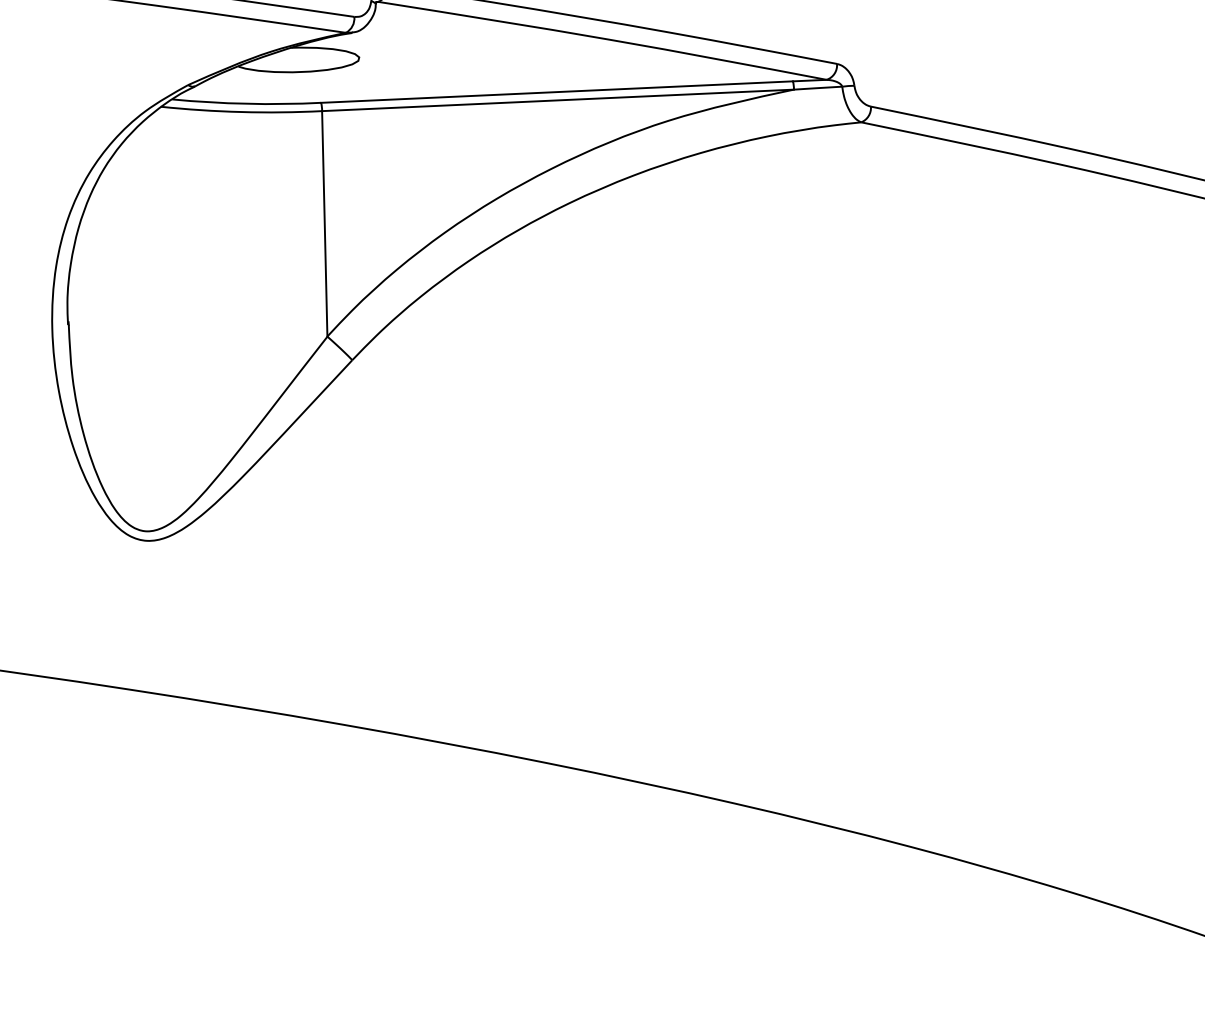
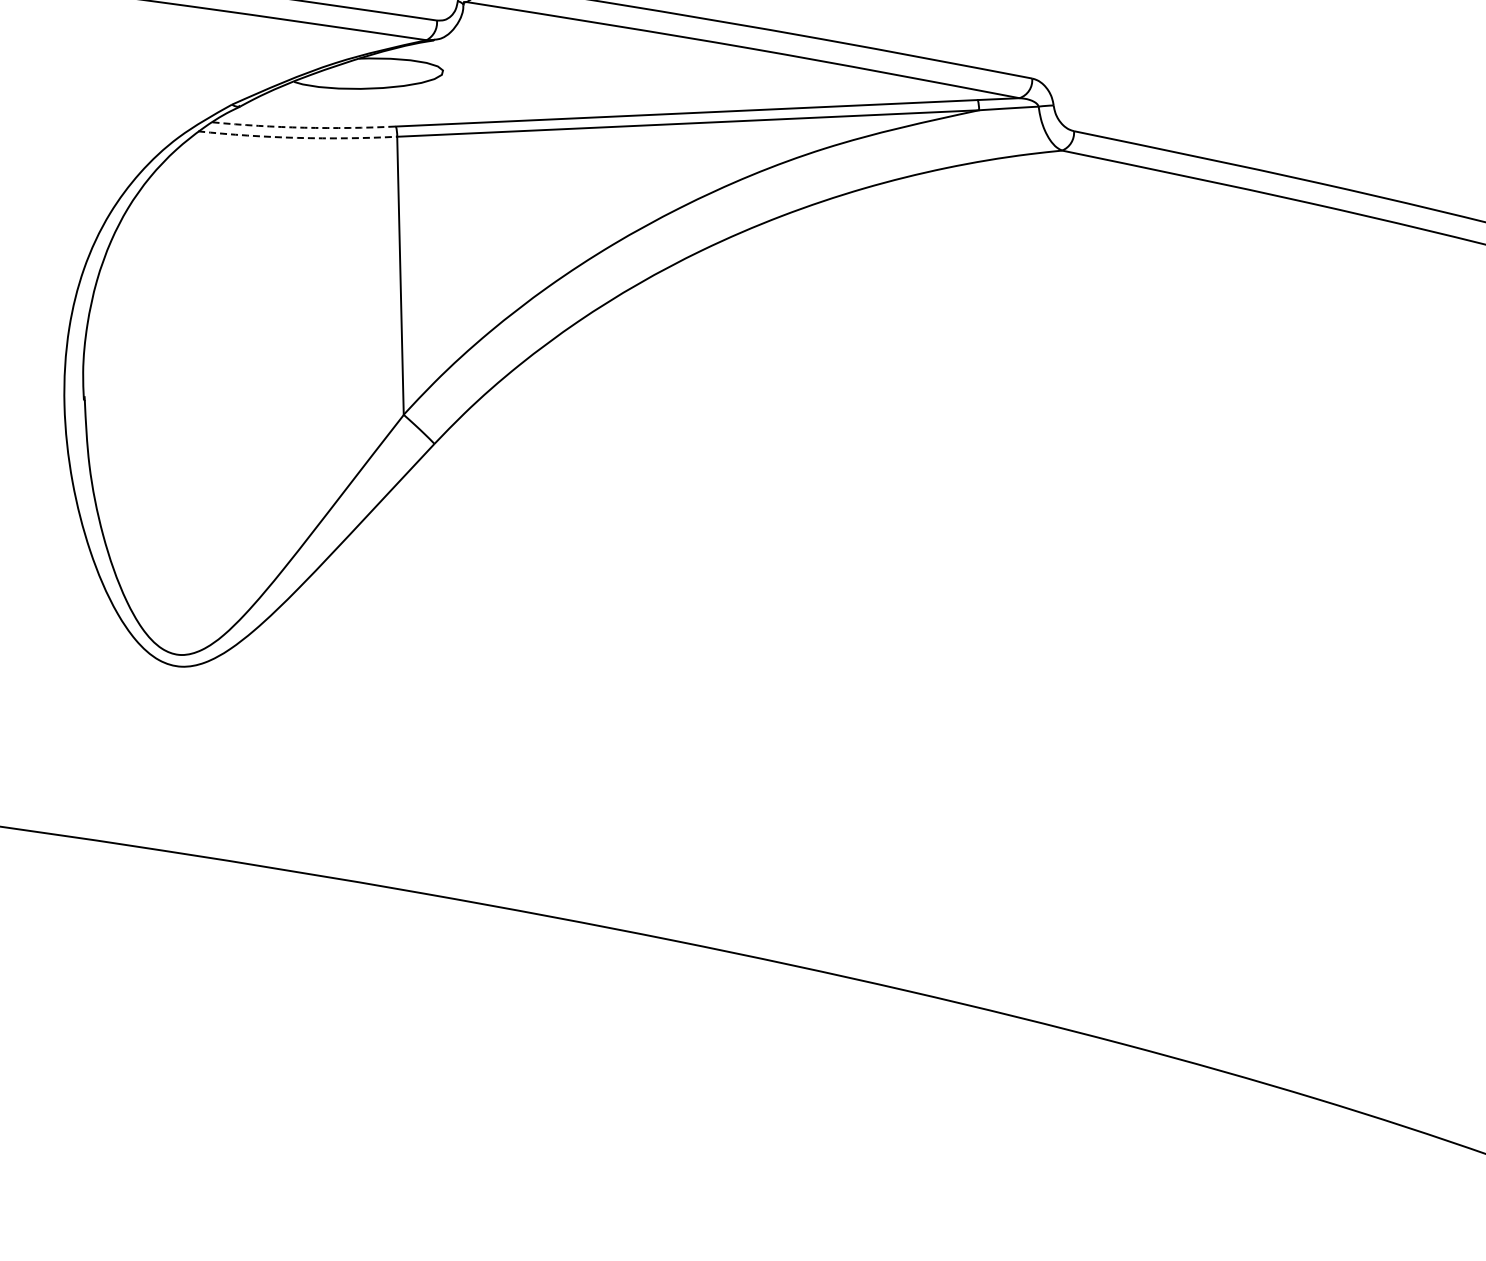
arc: (246, 103) -> (304, 127), solid -> dashed
arc: (241, 111) -> (297, 137), solid -> dashed

